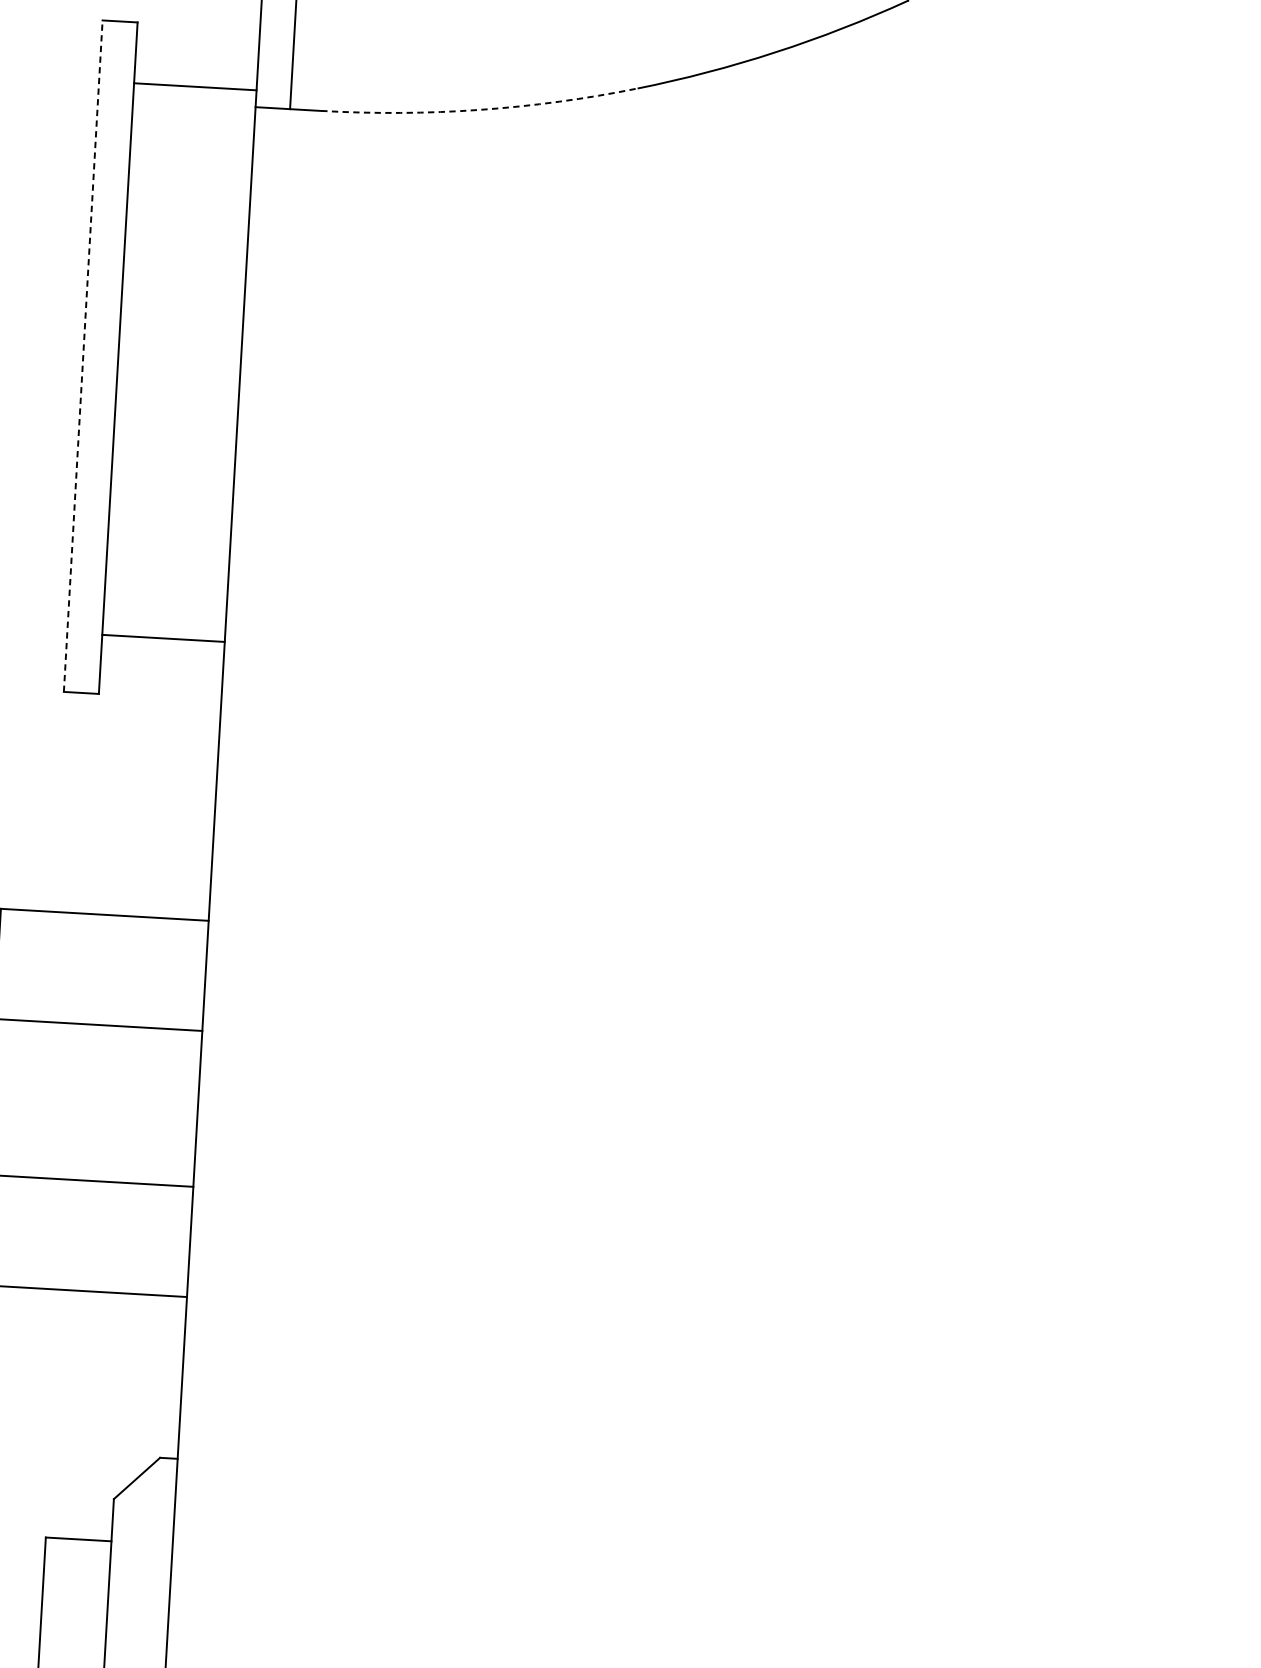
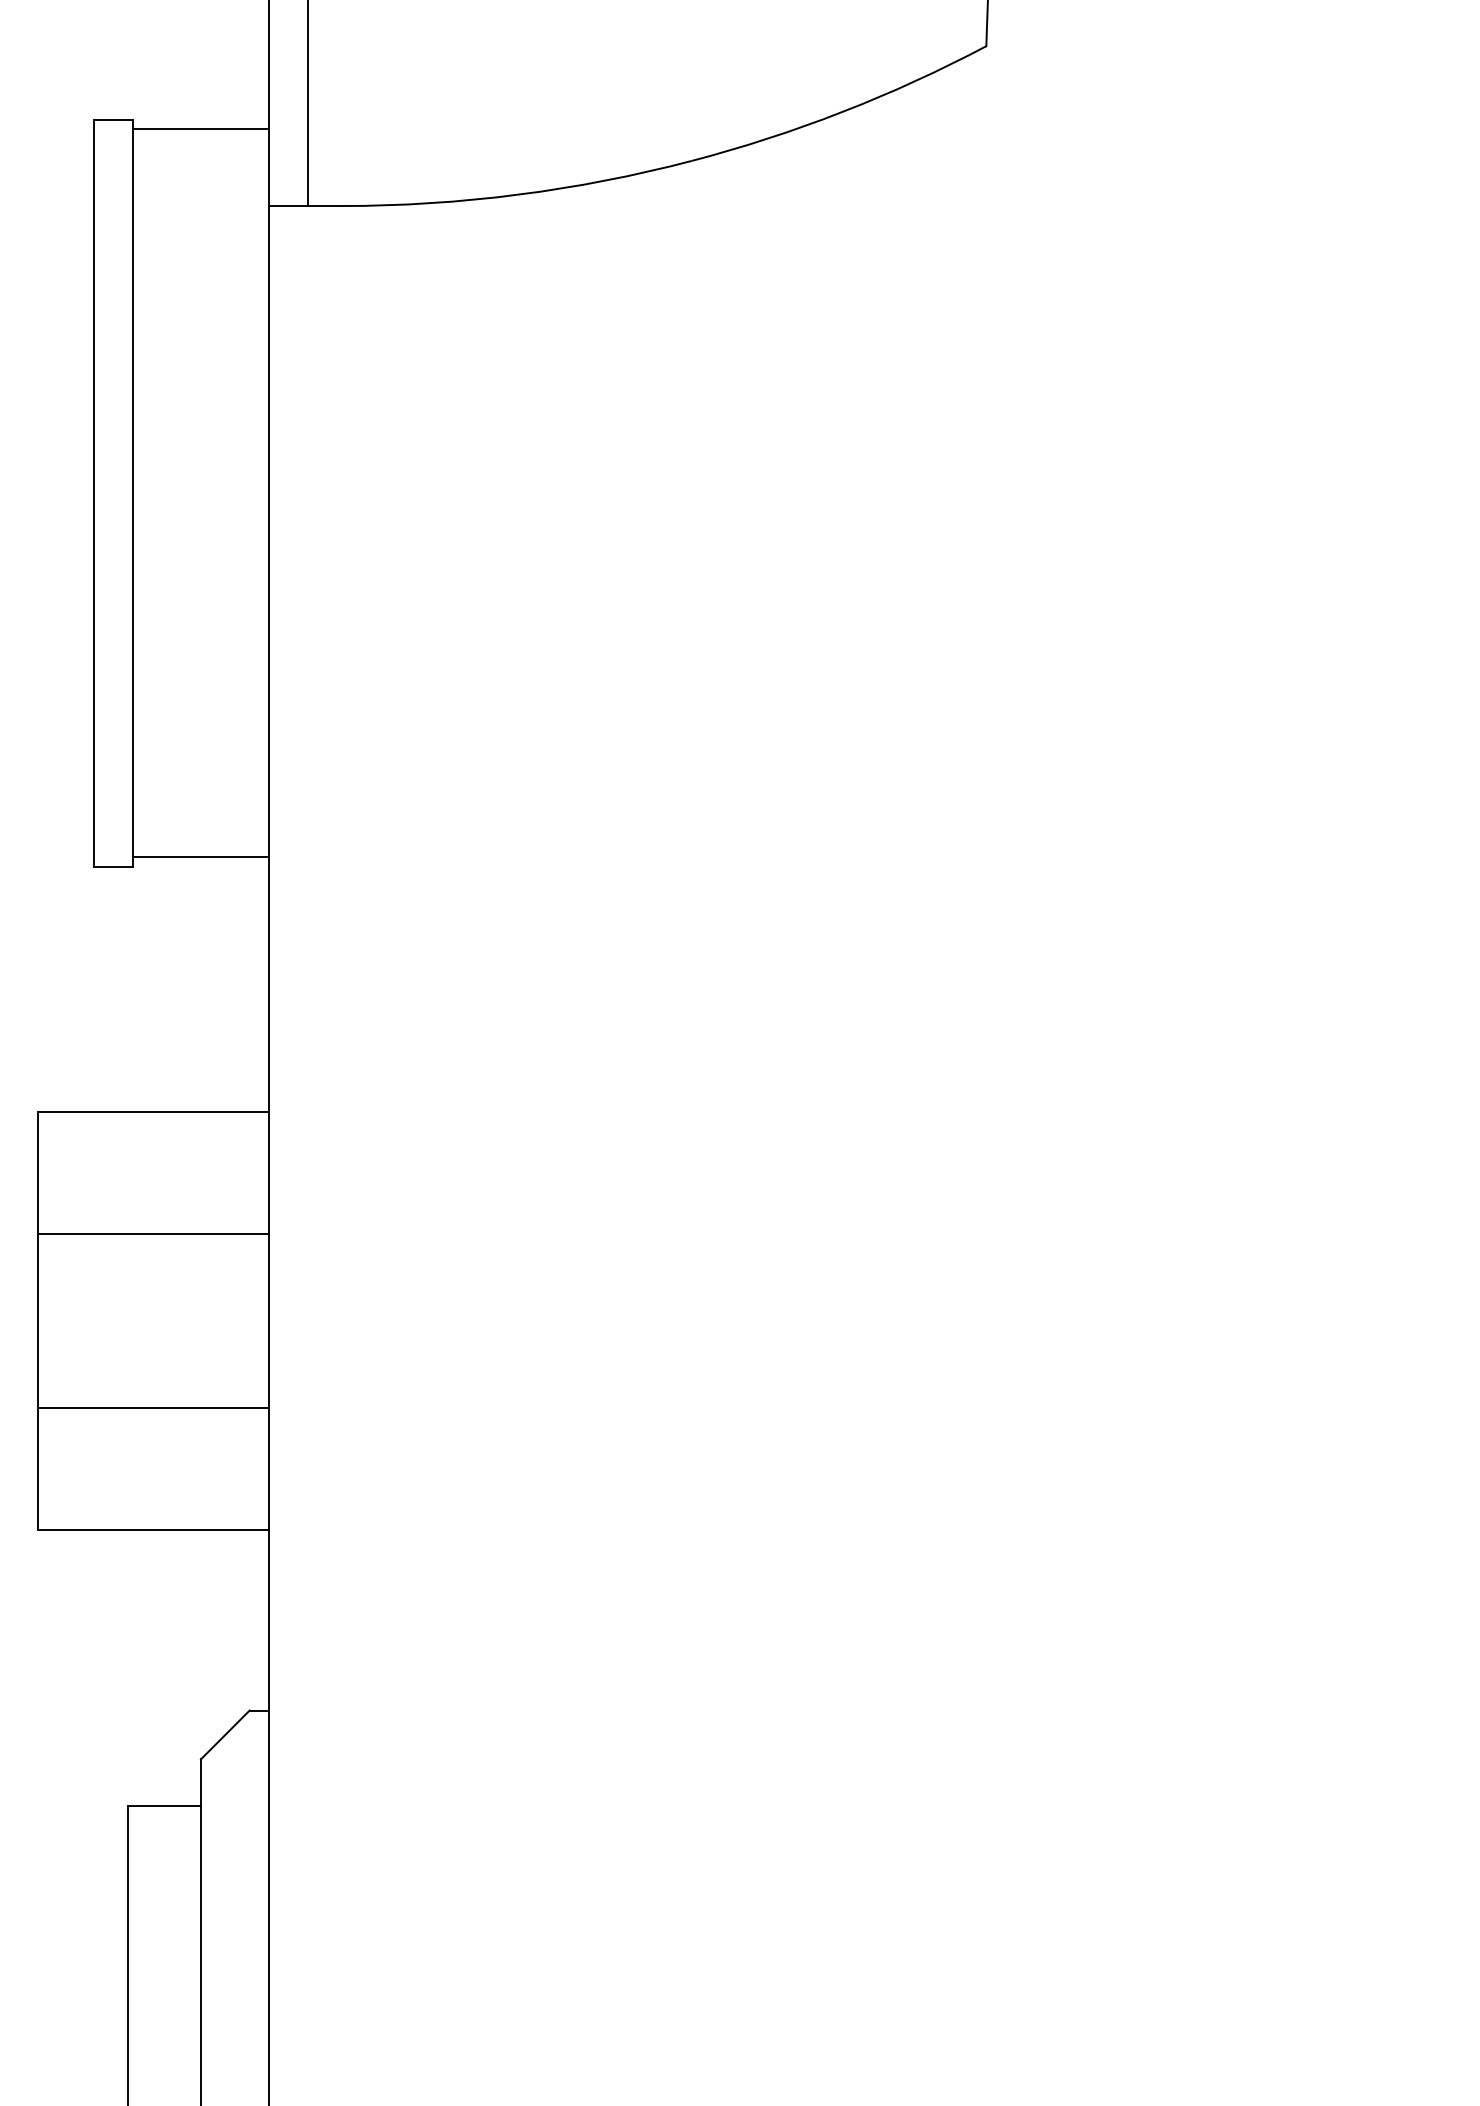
line: (194, 86) -> (200, 129), moved
arc: (480, 109) -> (518, 194), dashed -> solid
line: (82, 356) -> (93, 493), dashed -> solid
line: (163, 638) -> (200, 857), moved

